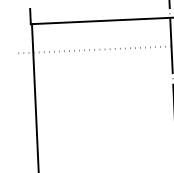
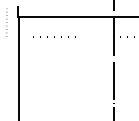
line: (13, 32) -> (6, 22), added

